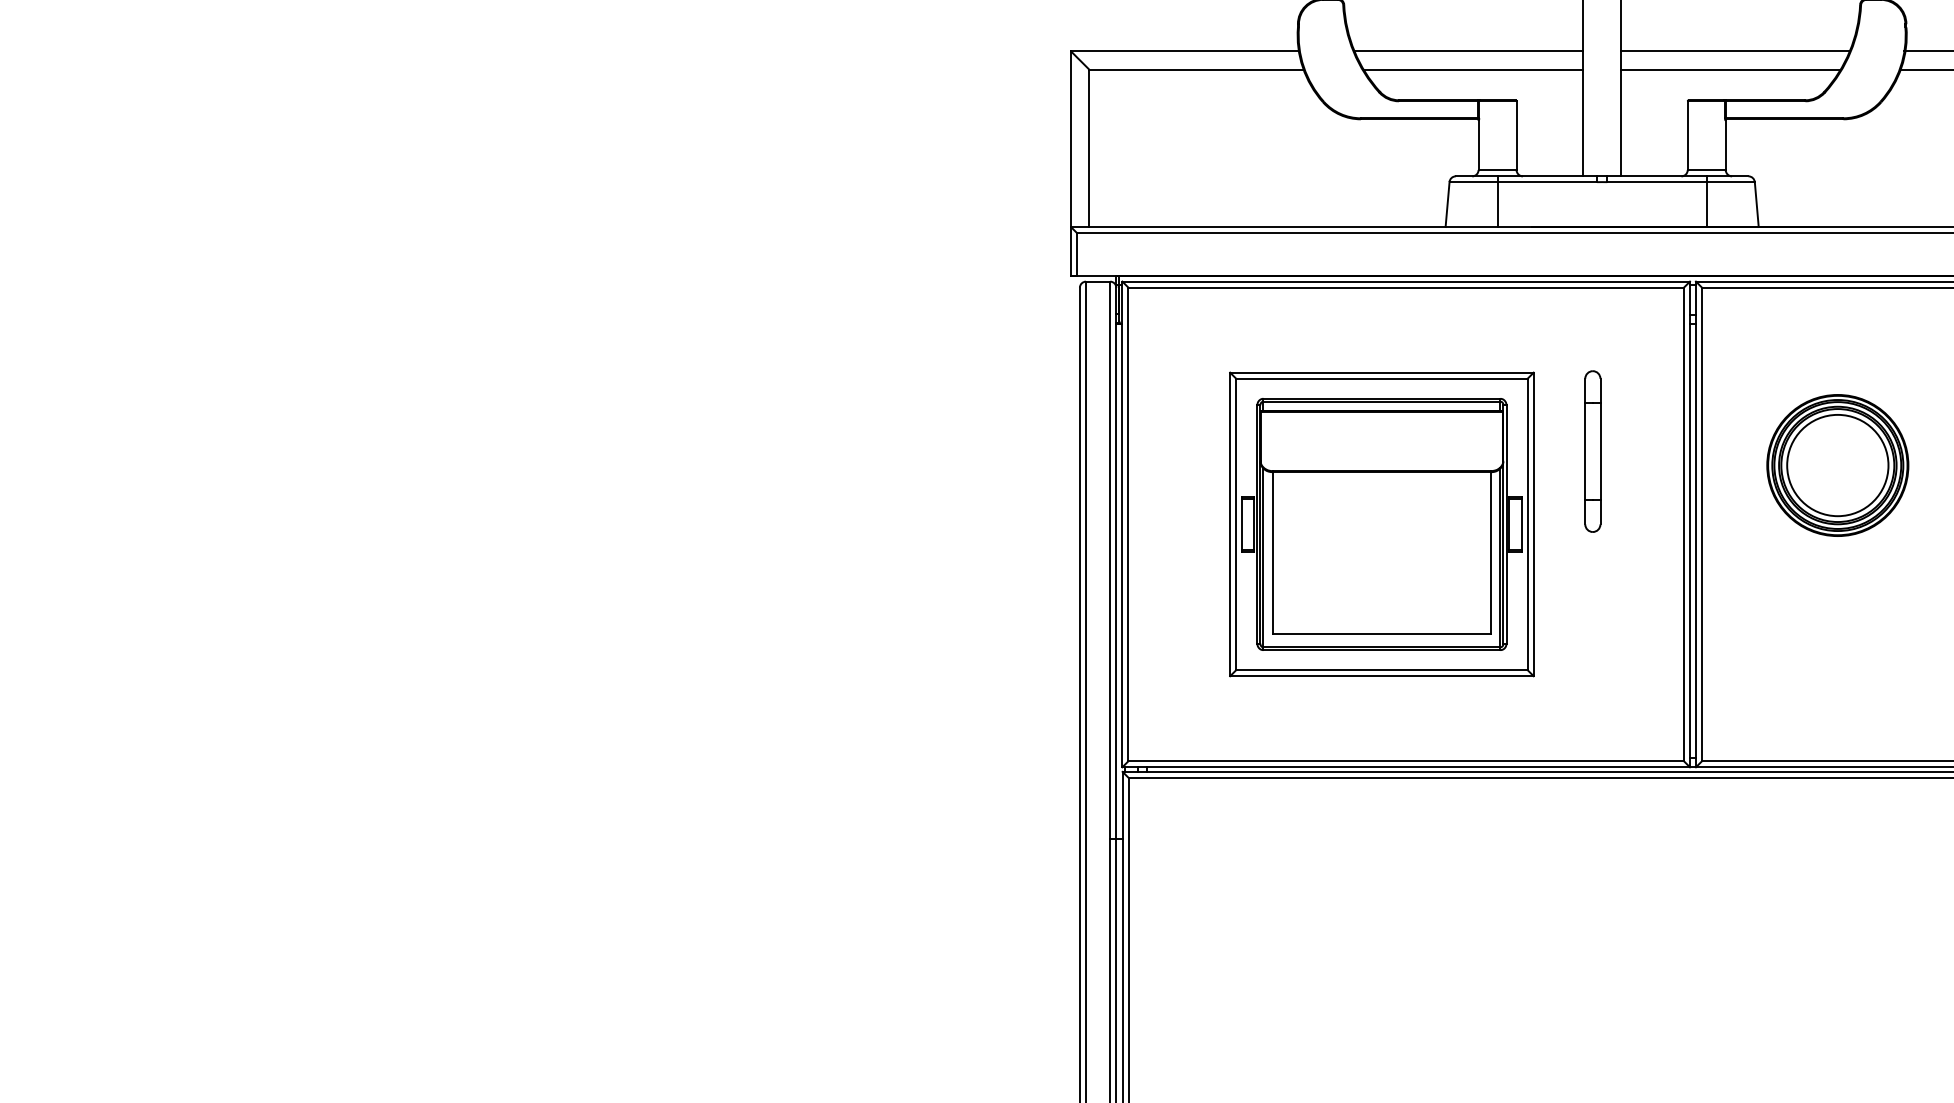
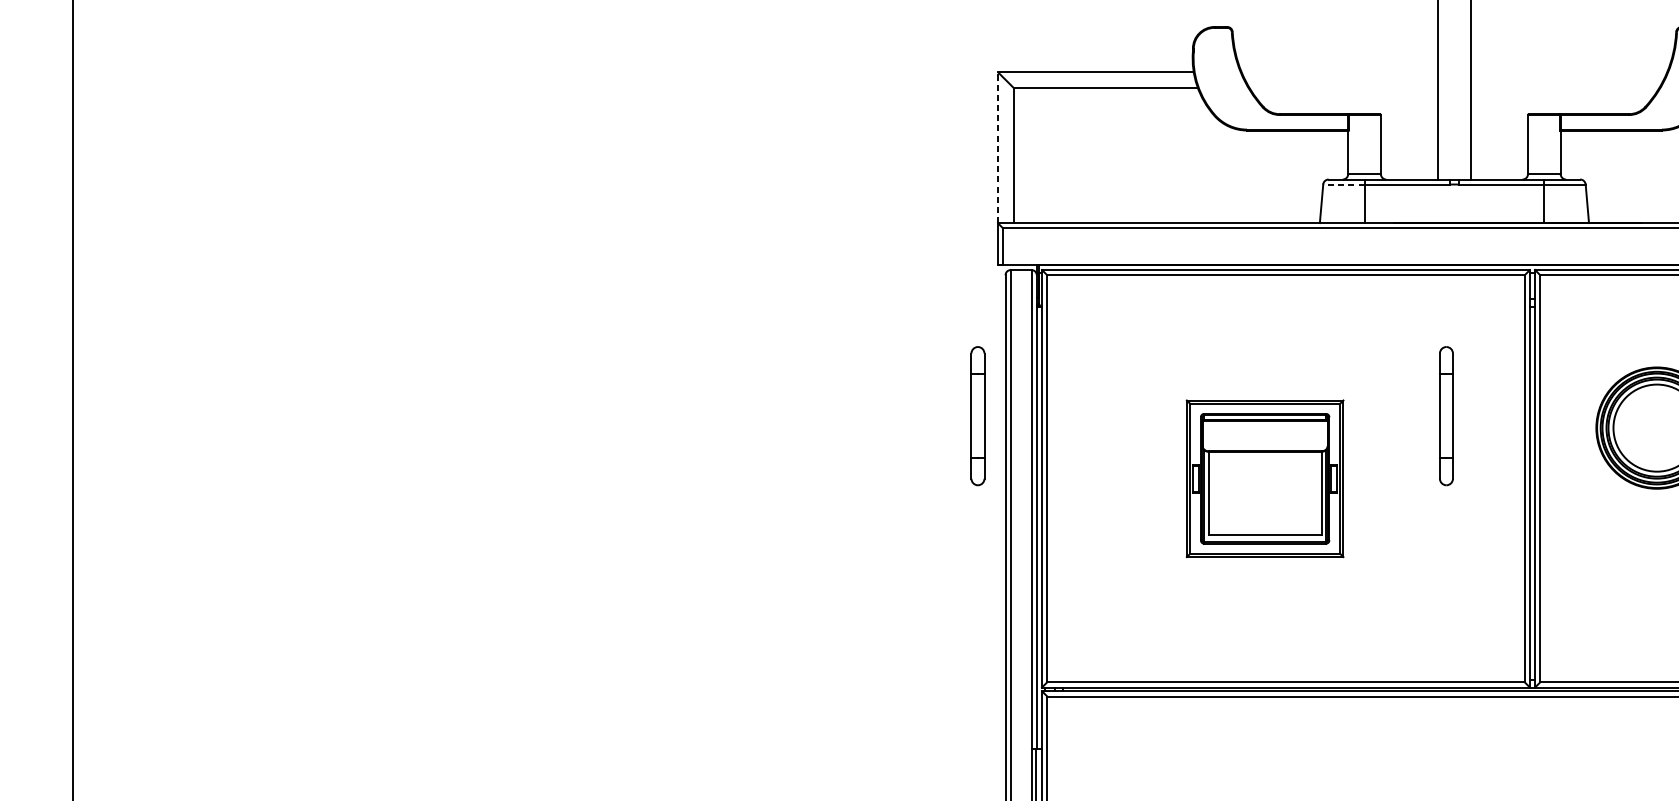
line: (1468, 51) -> (1339, 72), removed
line: (1735, 51) -> (1569, 72), removed
line: (1473, 69) -> (1343, 87), removed
line: (1730, 69) -> (1564, 87), removed
line: (1071, 139) -> (998, 147), solid -> dashed
line: (1473, 182) -> (1343, 184), solid -> dashed
part: (1047, 451) -> (977, 416), added
part: (1381, 524) -> (1264, 478), size x0.6

